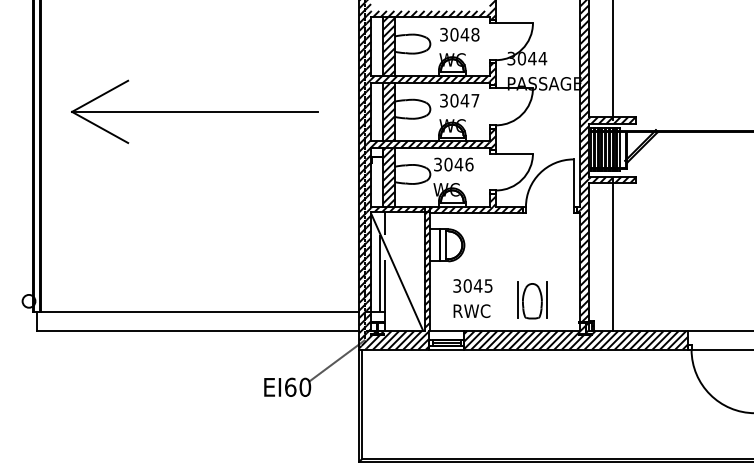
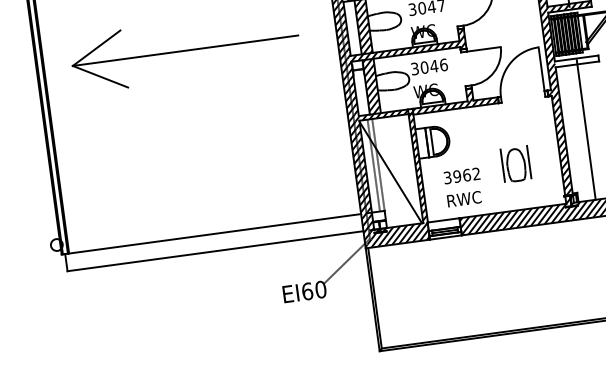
hatch: (612, 179) -> (576, 60), removed
text: (477, 285) -> (466, 174), 3045 -> 3962
part: (532, 300) -> (516, 164), moved

